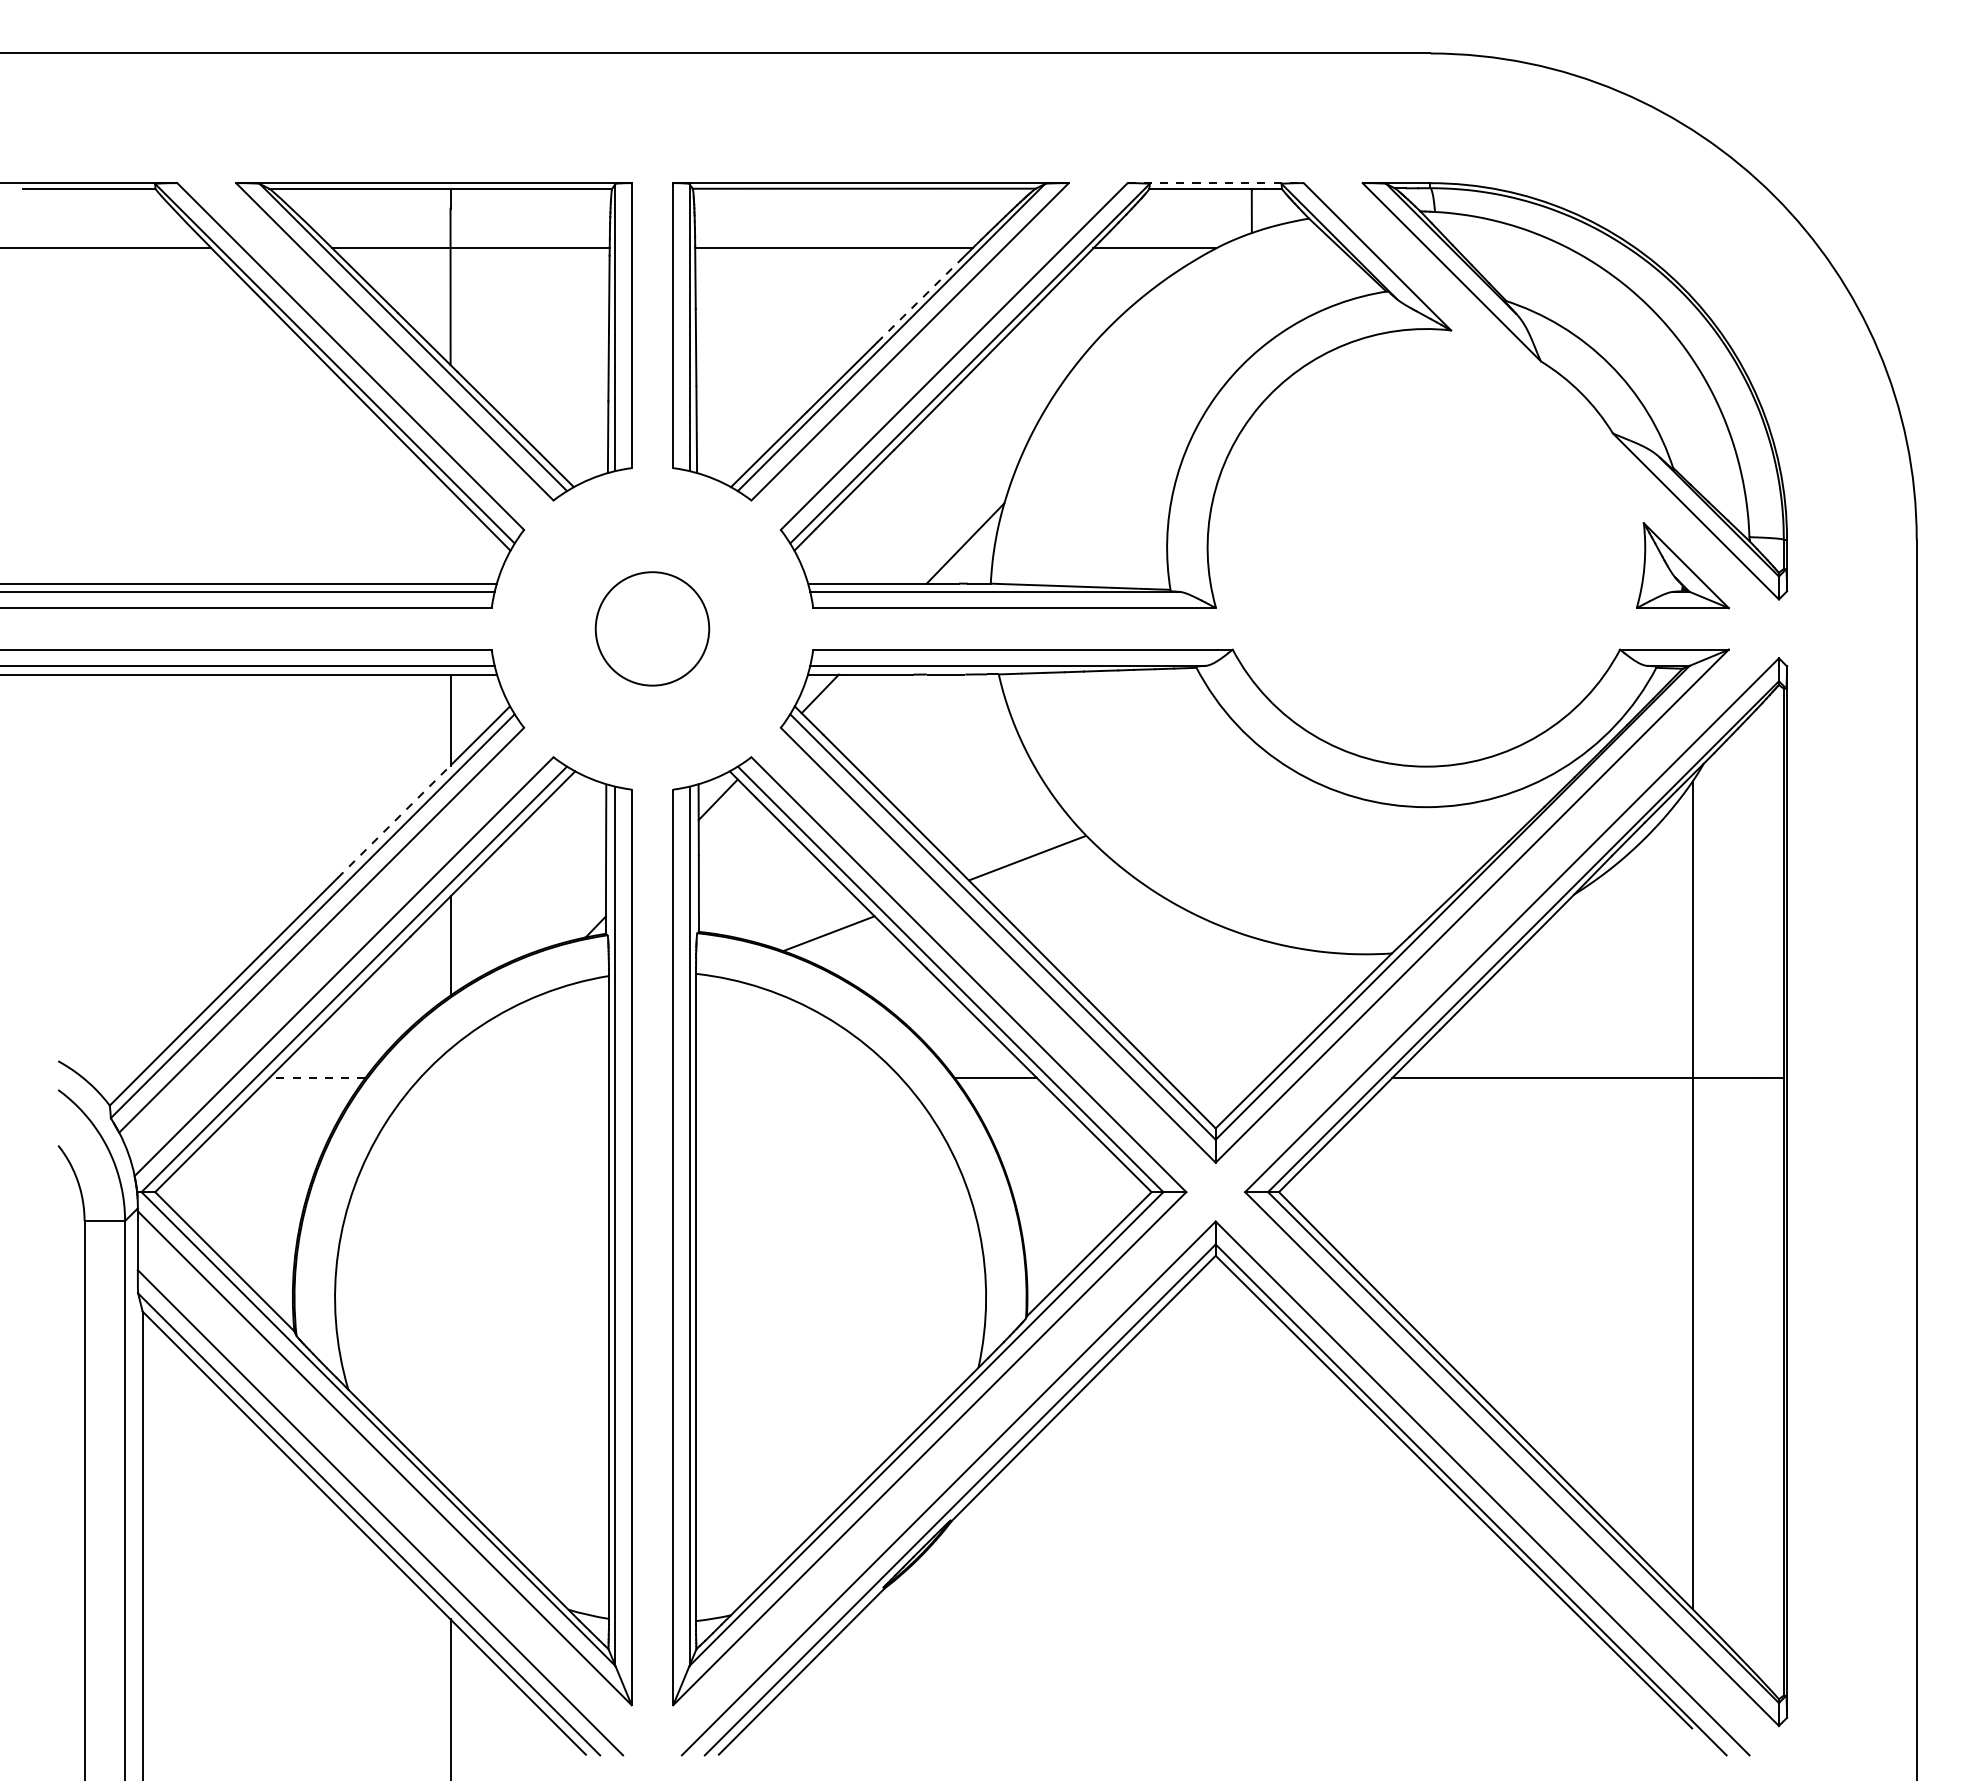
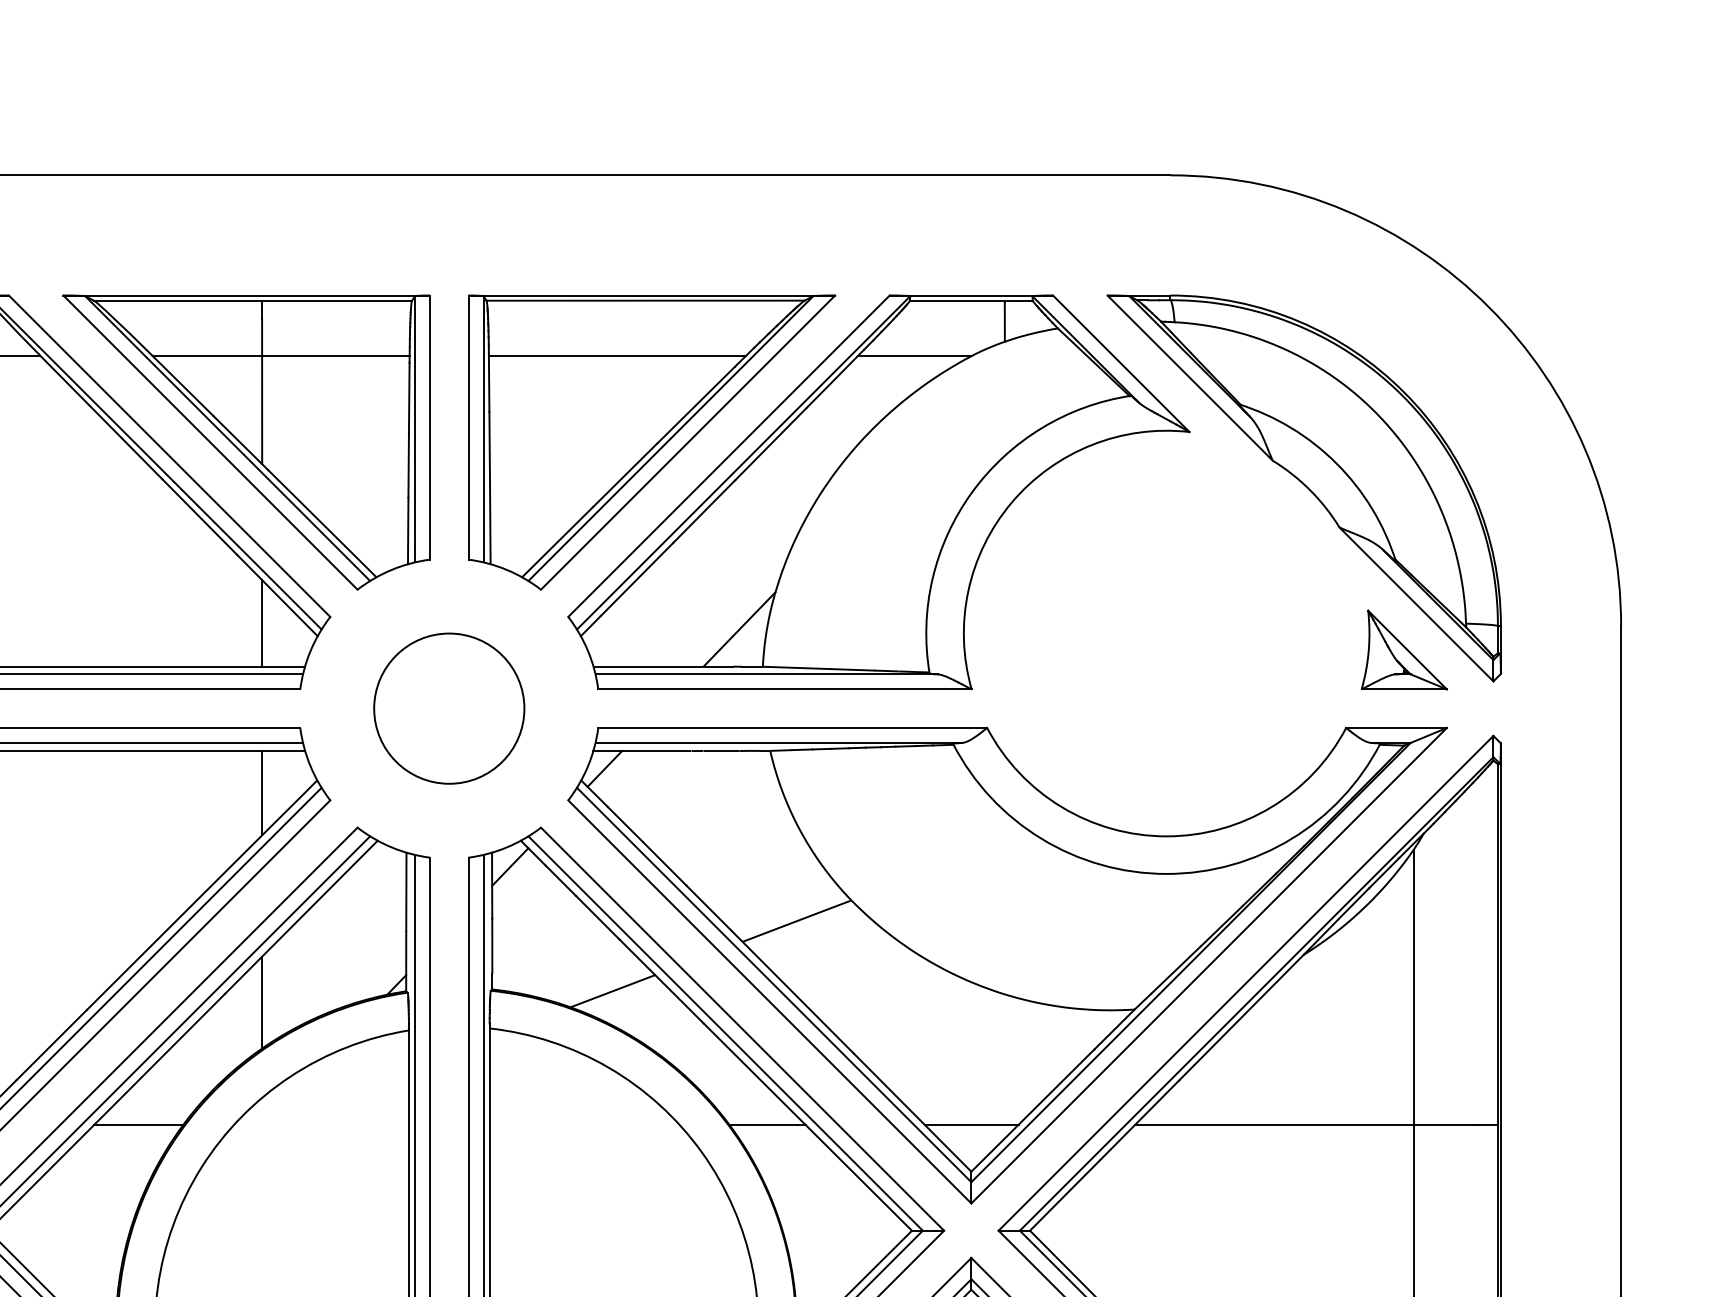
line: (1216, 183) -> (972, 295), dashed -> solid
line: (918, 301) -> (695, 405), dashed -> solid
line: (450, 536) -> (262, 623), added
circle: (652, 628) -> (449, 708), size x1.43
line: (394, 821) -> (210, 887), dashed -> solid
line: (317, 1077) -> (138, 1124), dashed -> solid
line: (1215, 1077) -> (971, 1124), added

